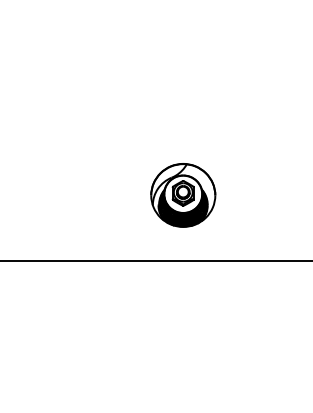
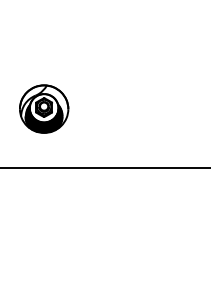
part: (183, 195) -> (44, 109), moved

